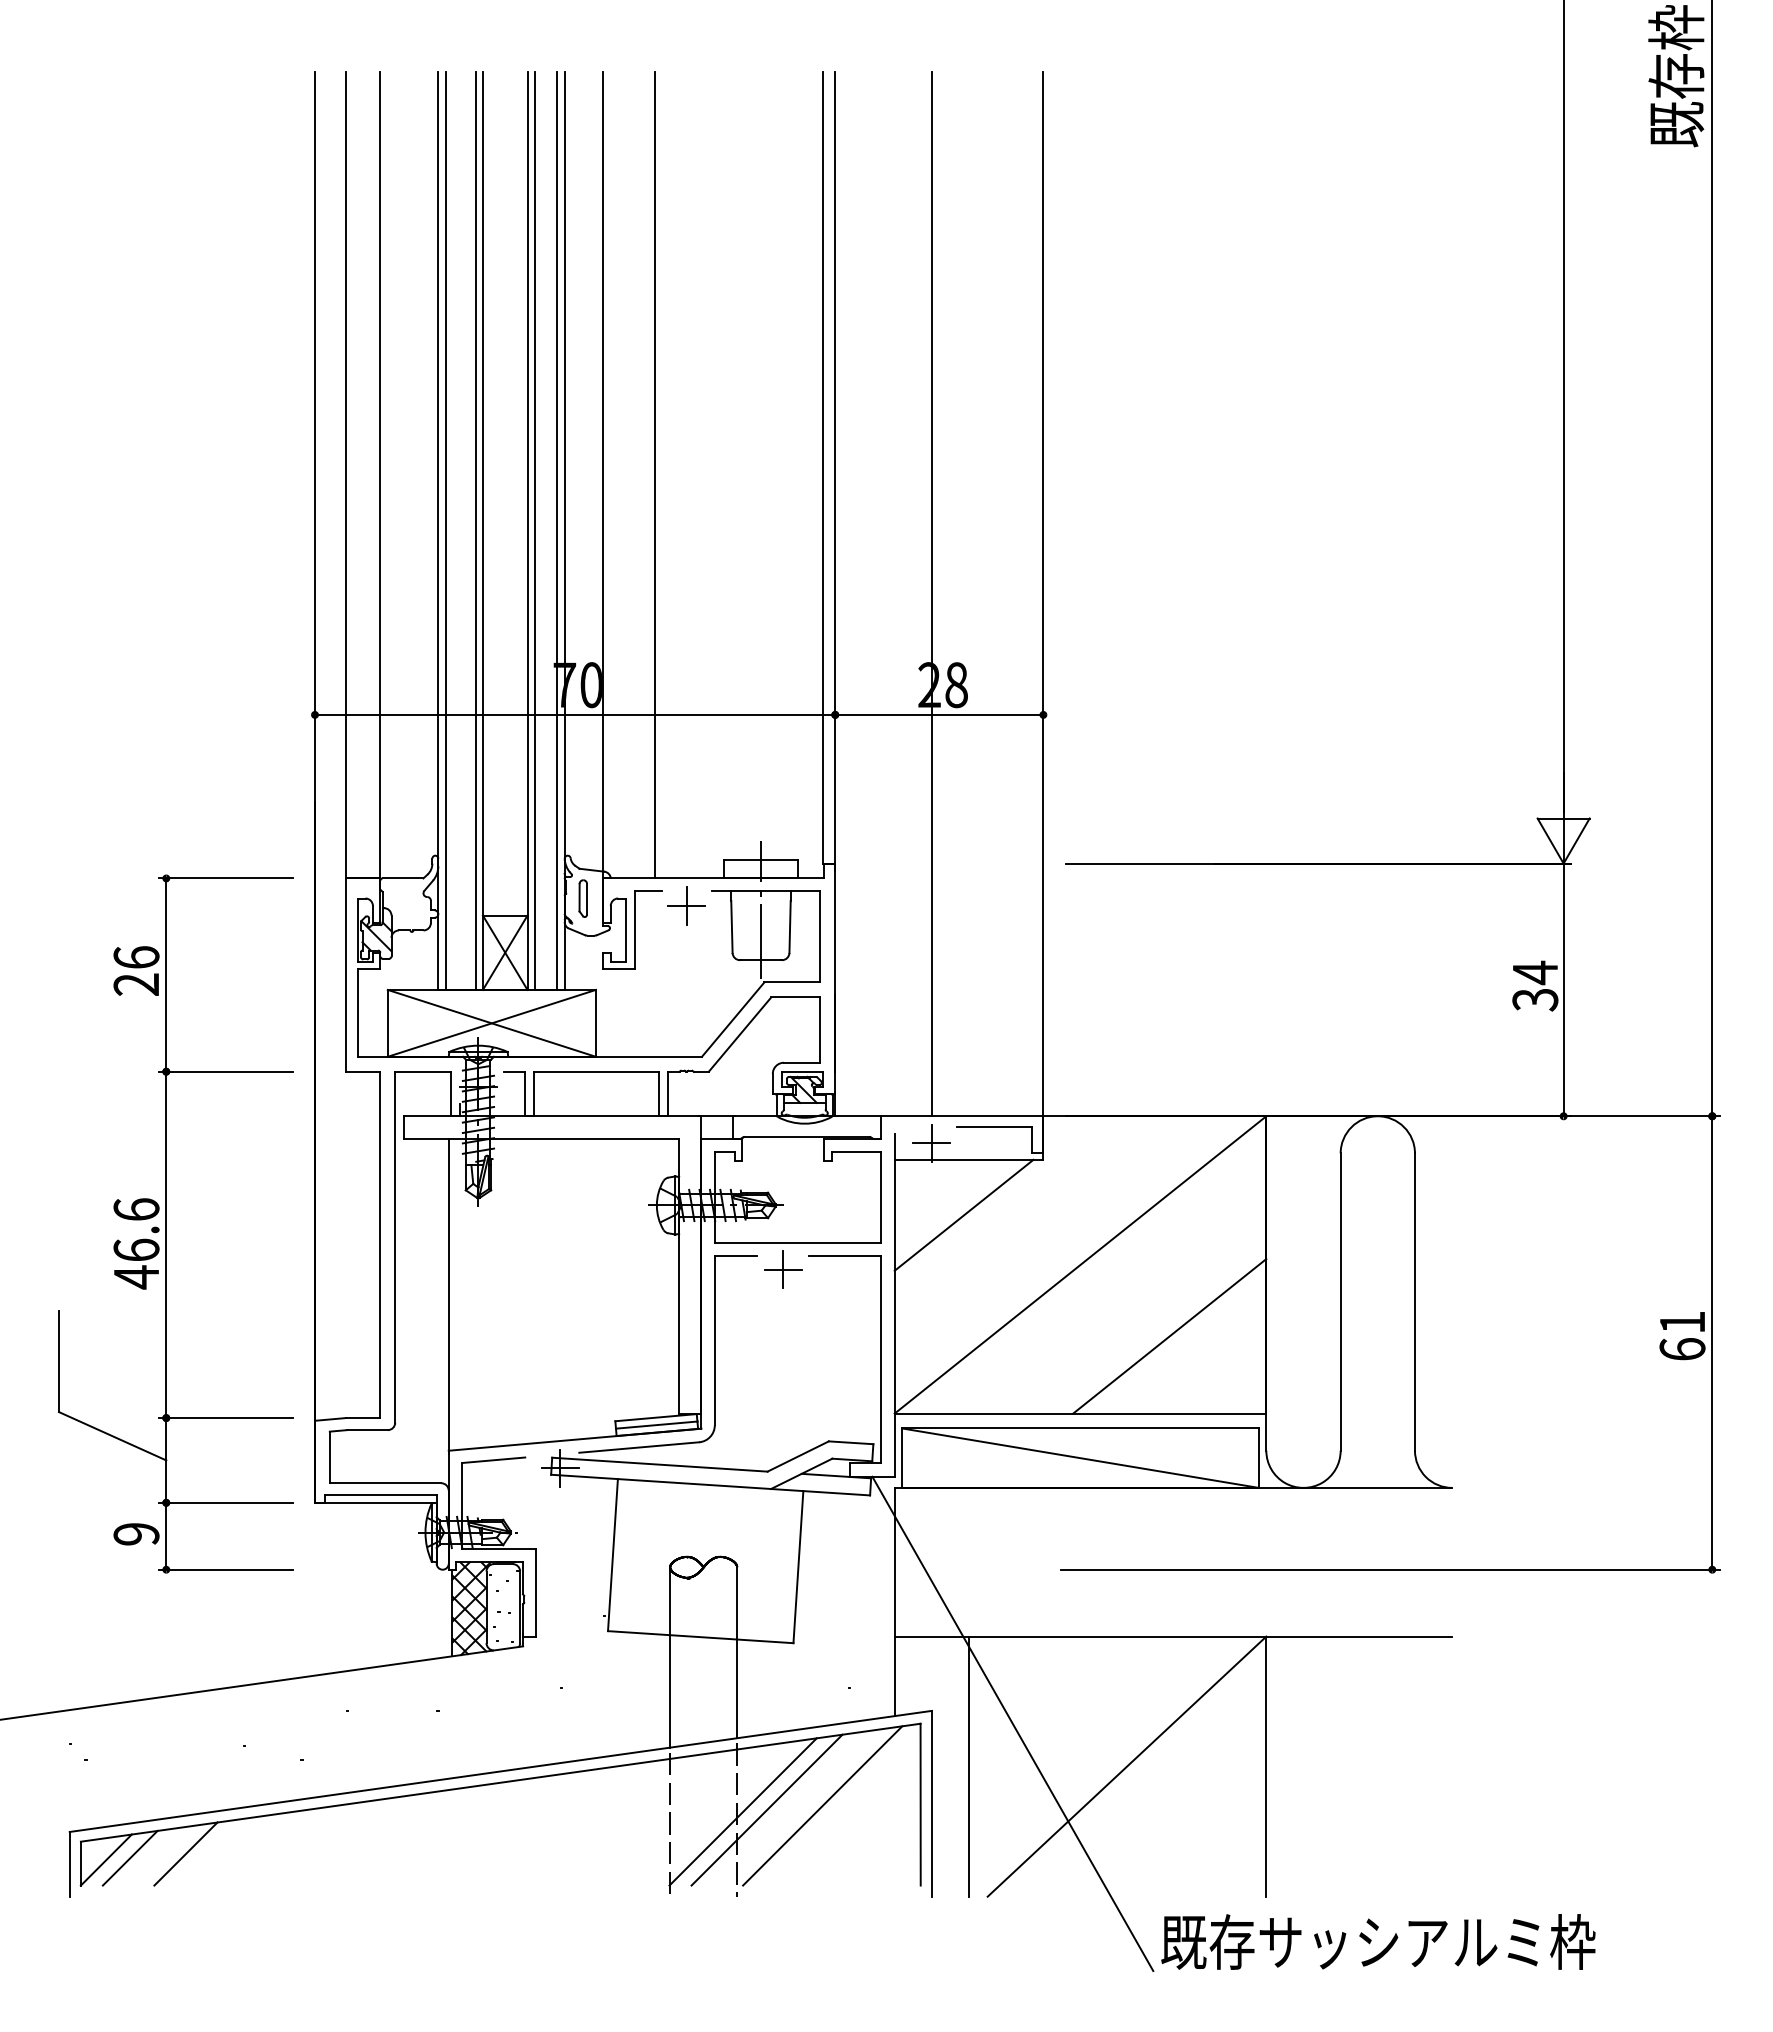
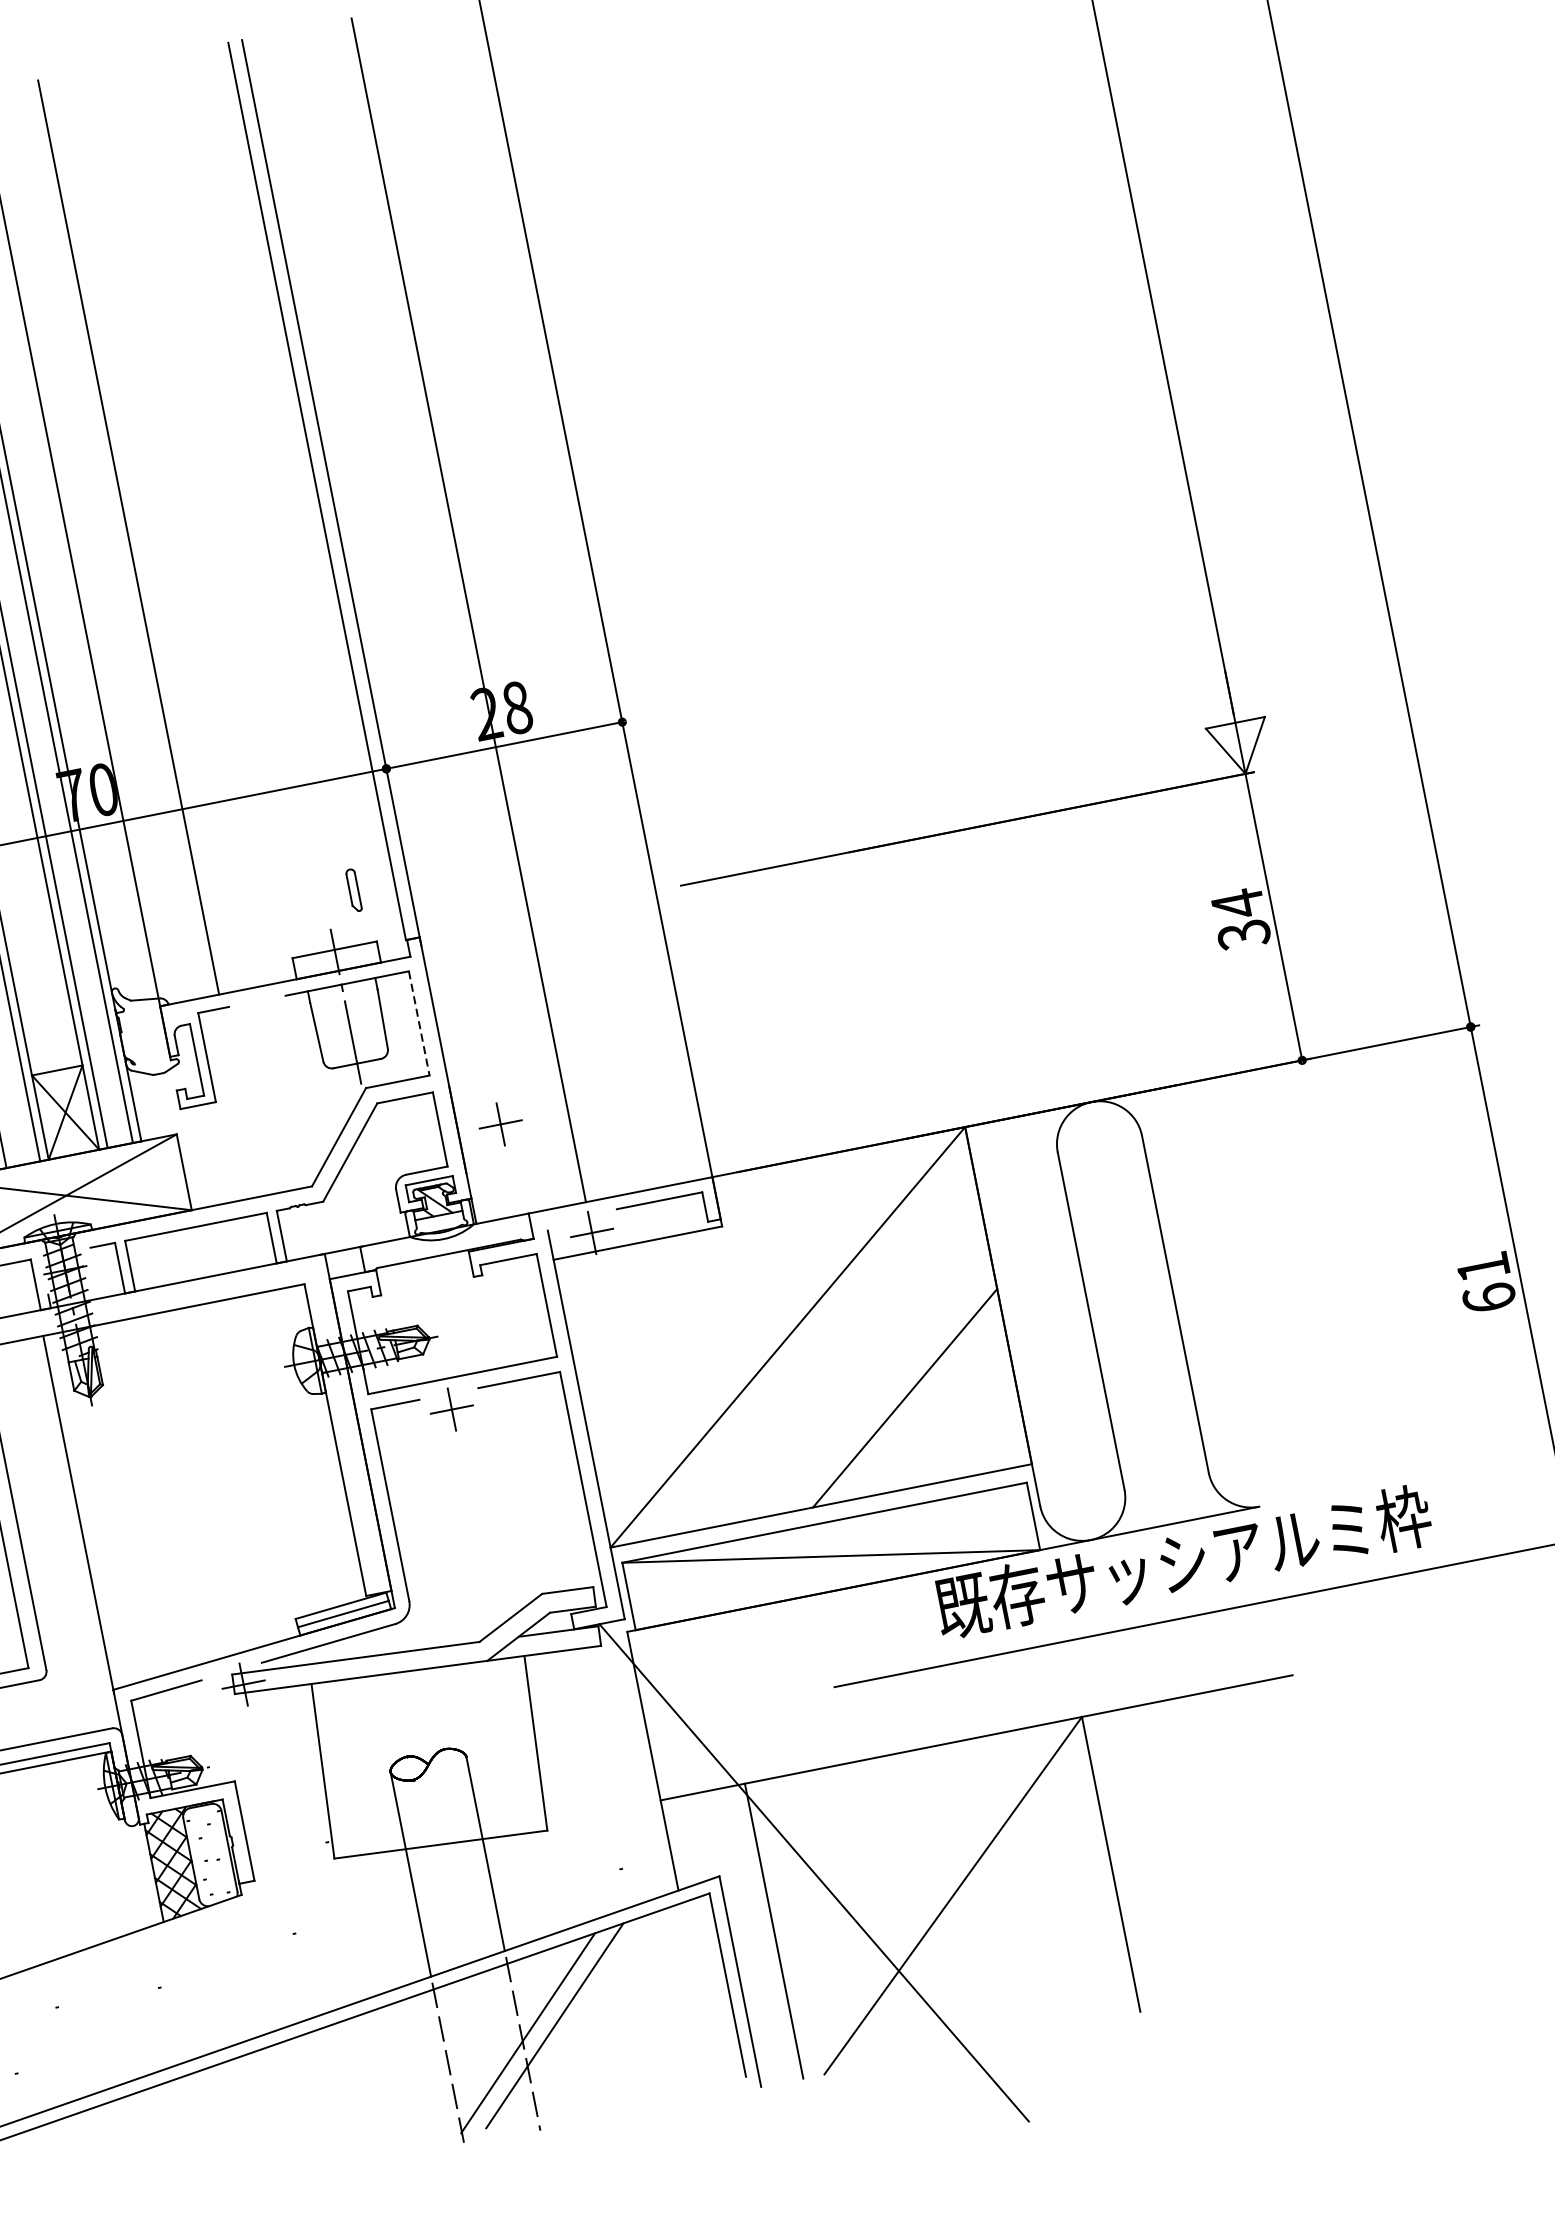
part: (582, 898) -> (353, 890), moved
part: (686, 905) -> (500, 1123), moved
line: (820, 936) -> (419, 1023), solid -> dashed
line: (963, 1214) -> (643, 1306), removed
line: (822, 1805) -> (616, 2008), removed
text: (1378, 1941) -> (1183, 1561), moved

